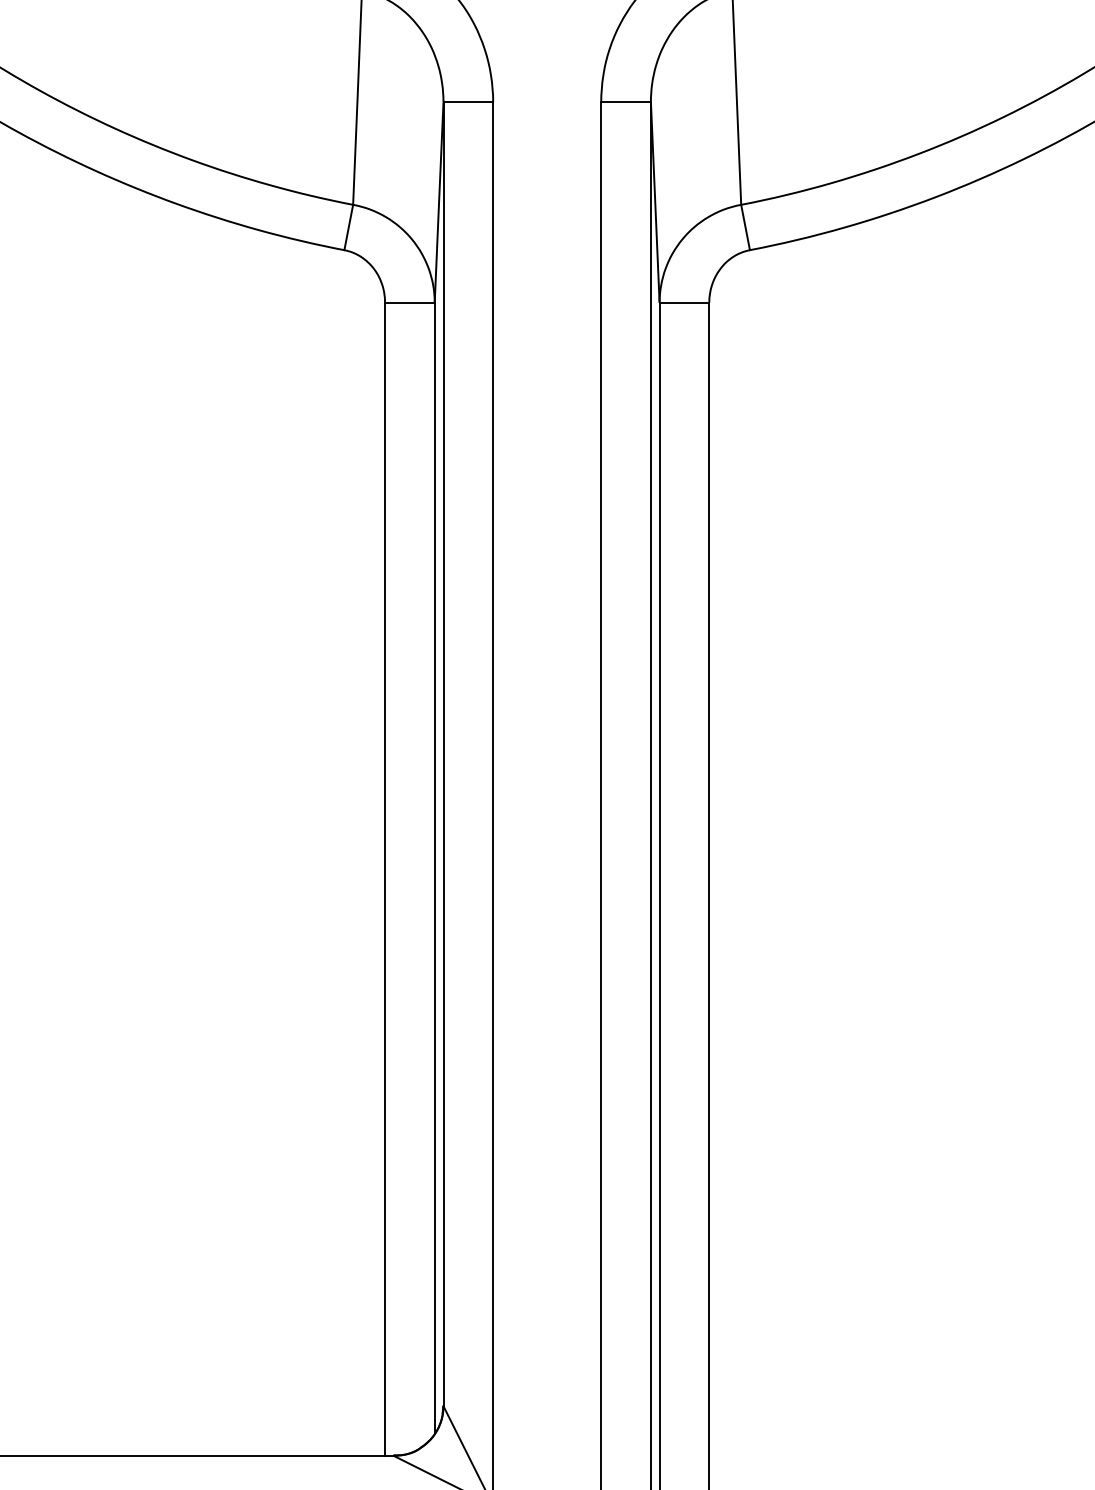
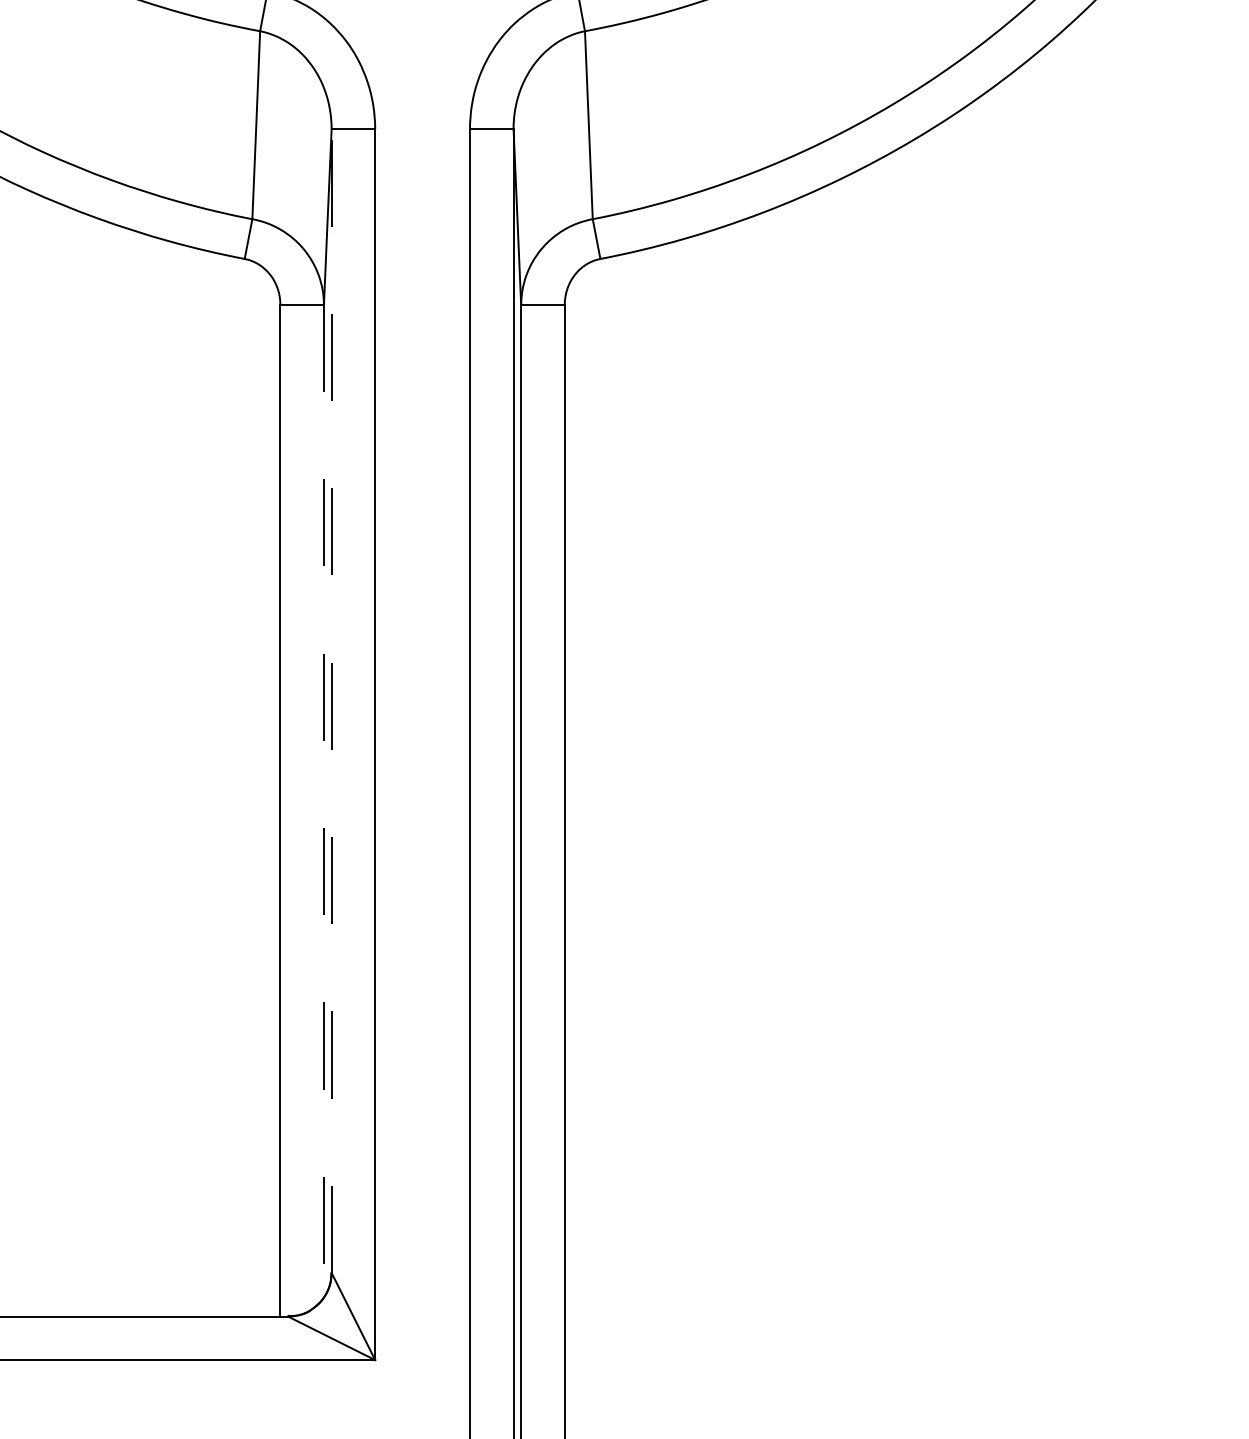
line: (443, 754) -> (331, 701), solid -> dashed
line: (434, 868) -> (323, 801), solid -> dashed

